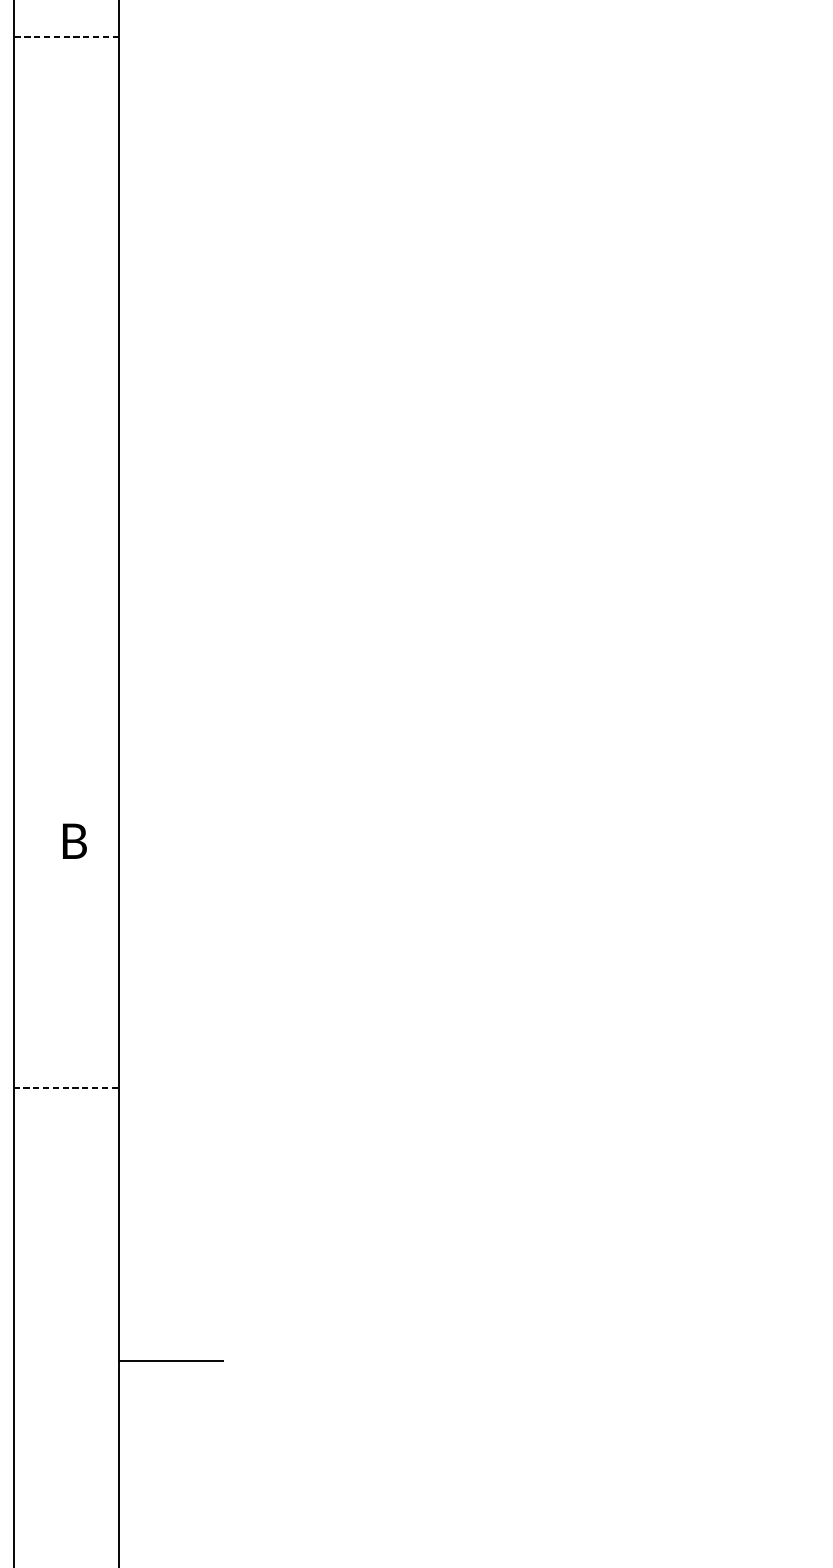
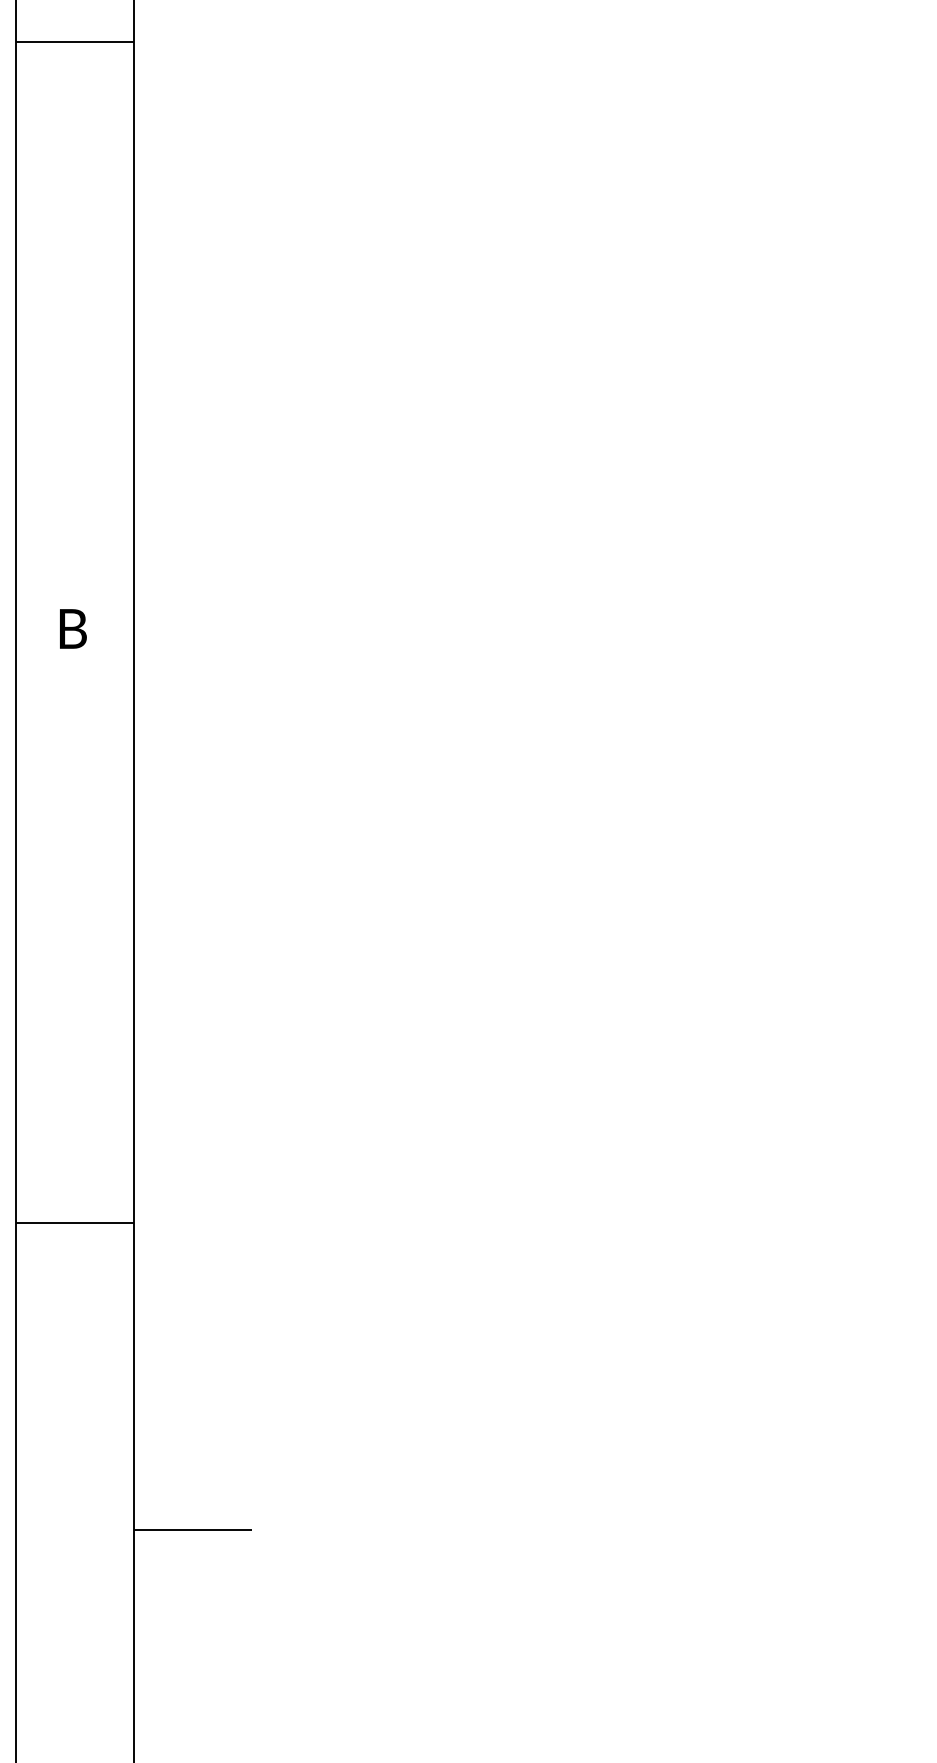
line: (66, 36) -> (74, 41), dashed -> solid
text: (75, 840) -> (73, 628), moved
line: (67, 1088) -> (75, 1223), dashed -> solid

